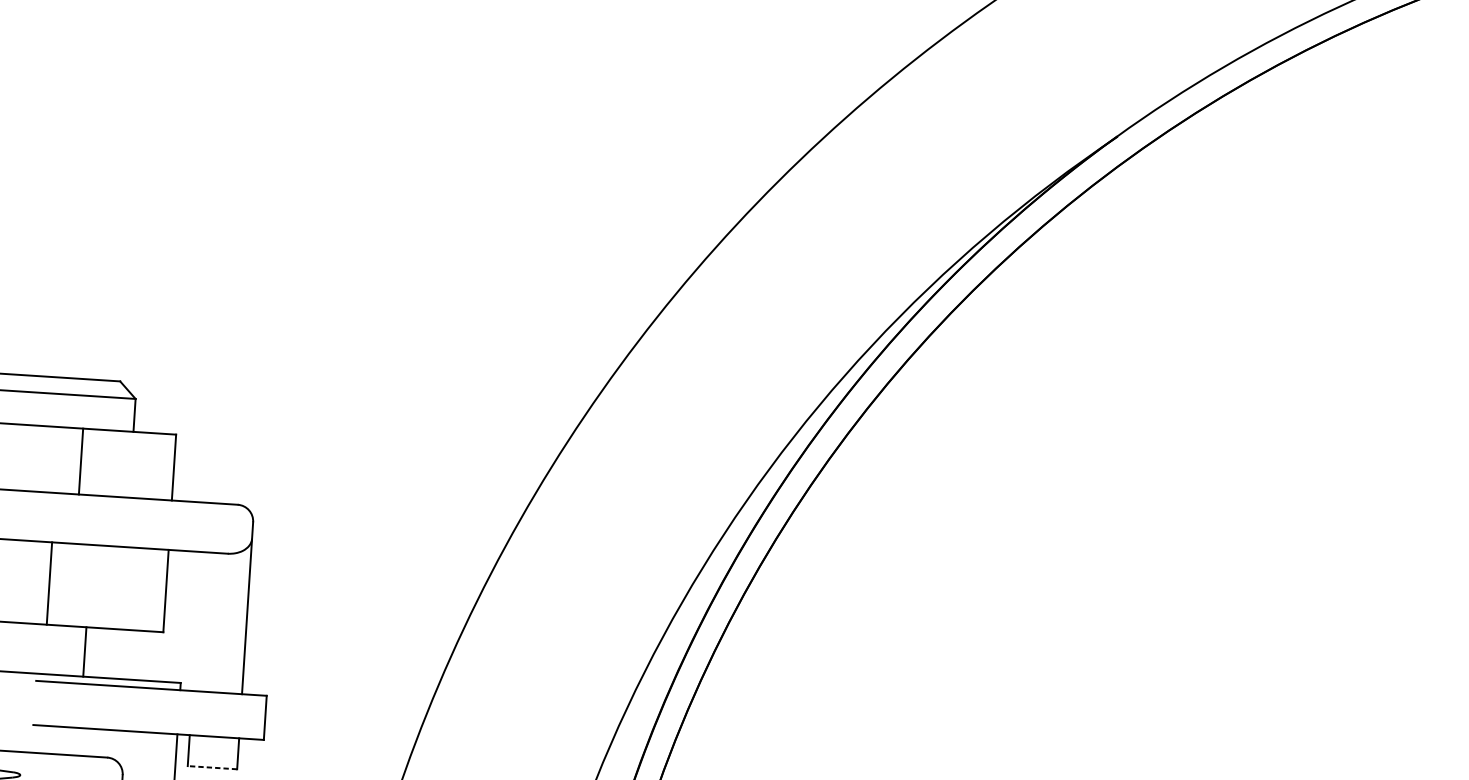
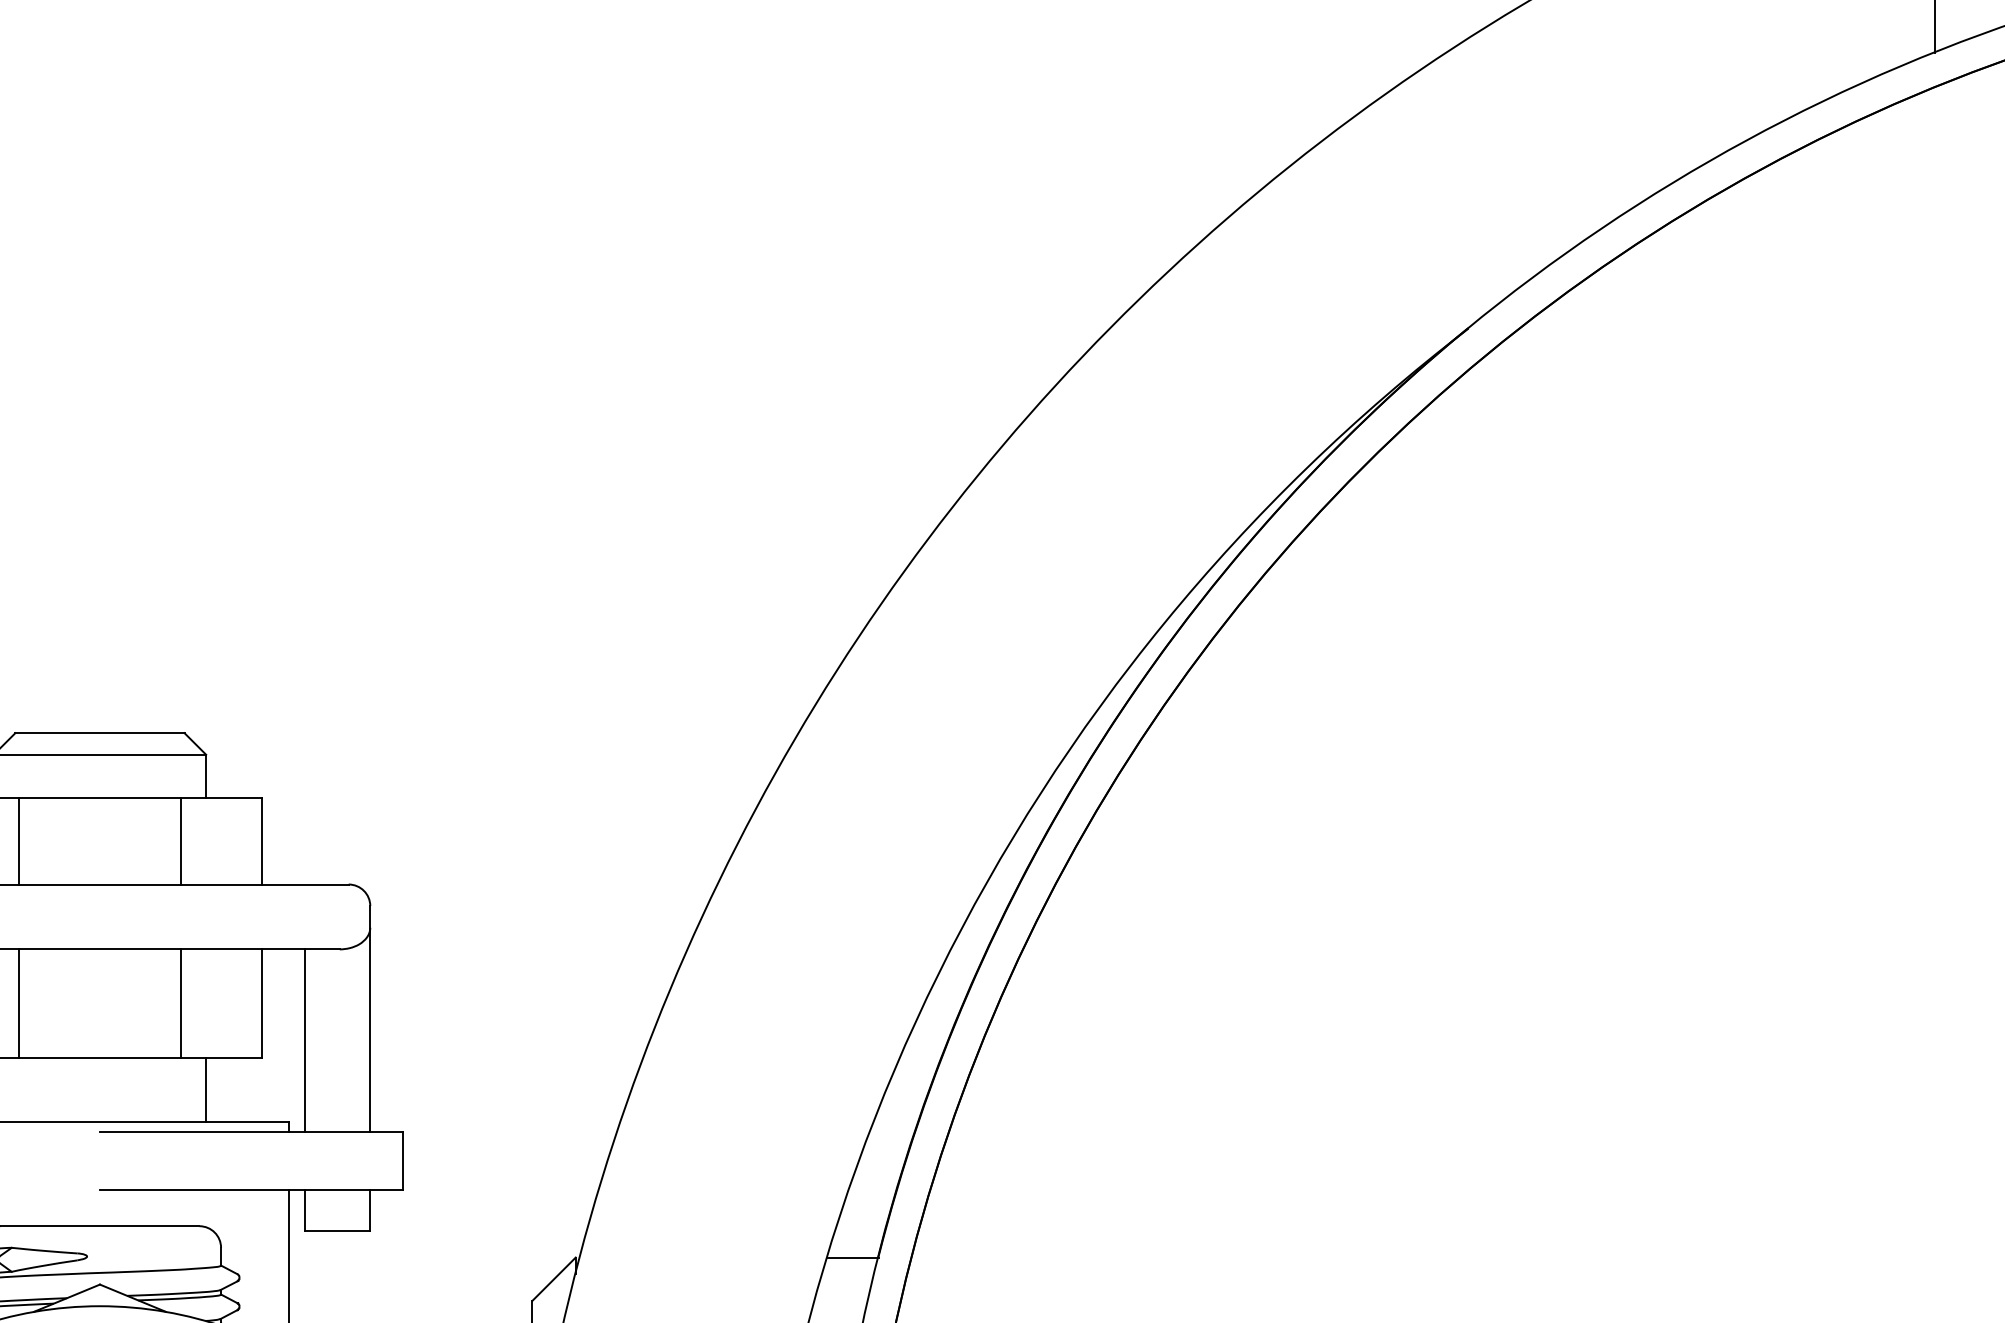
line: (81, 461) -> (181, 841), moved
line: (49, 583) -> (181, 1003), moved
line: (197, 621) -> (305, 1040), added
line: (85, 651) -> (206, 1089), moved
line: (212, 767) -> (337, 1230), dashed -> solid

